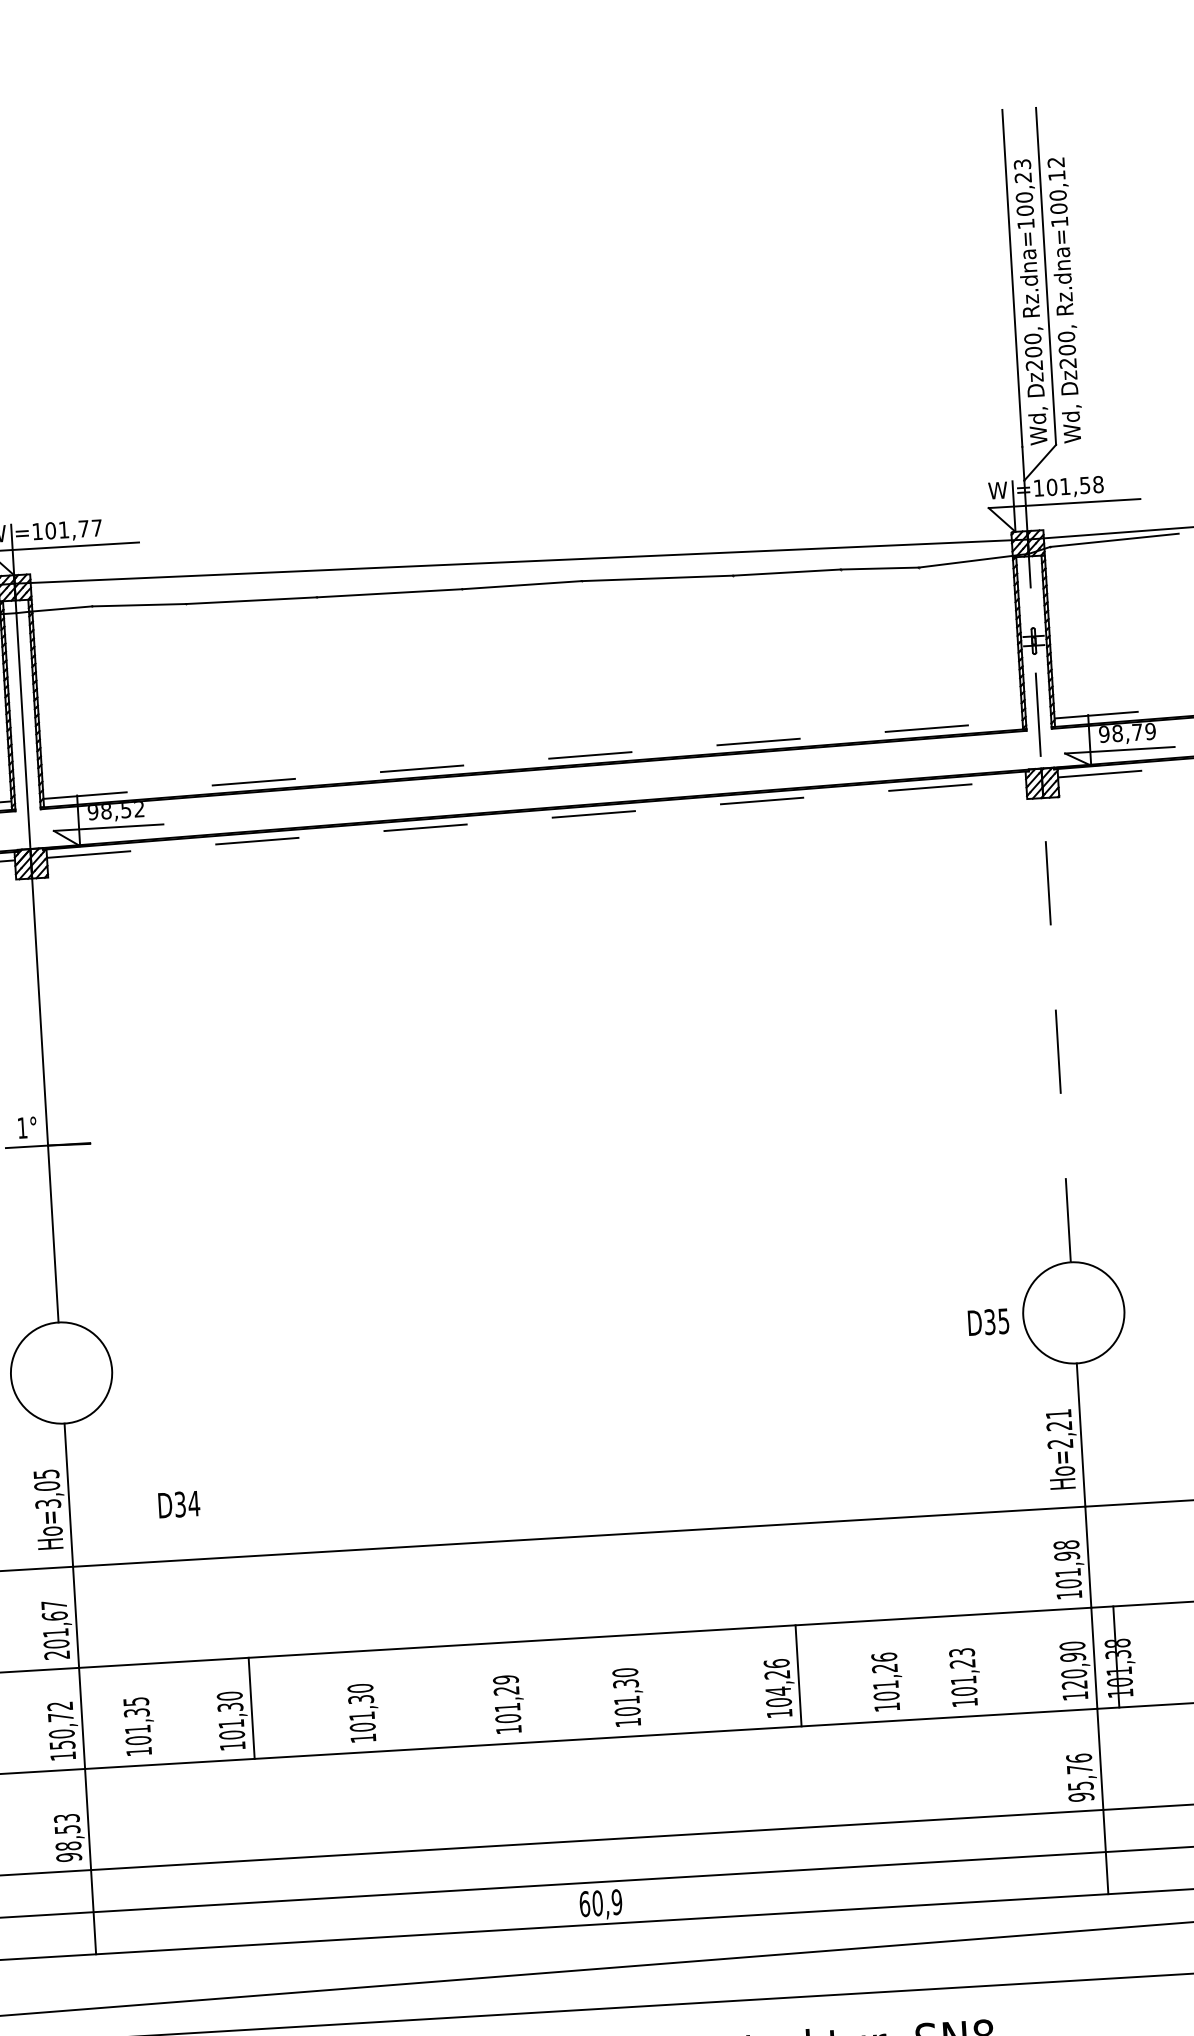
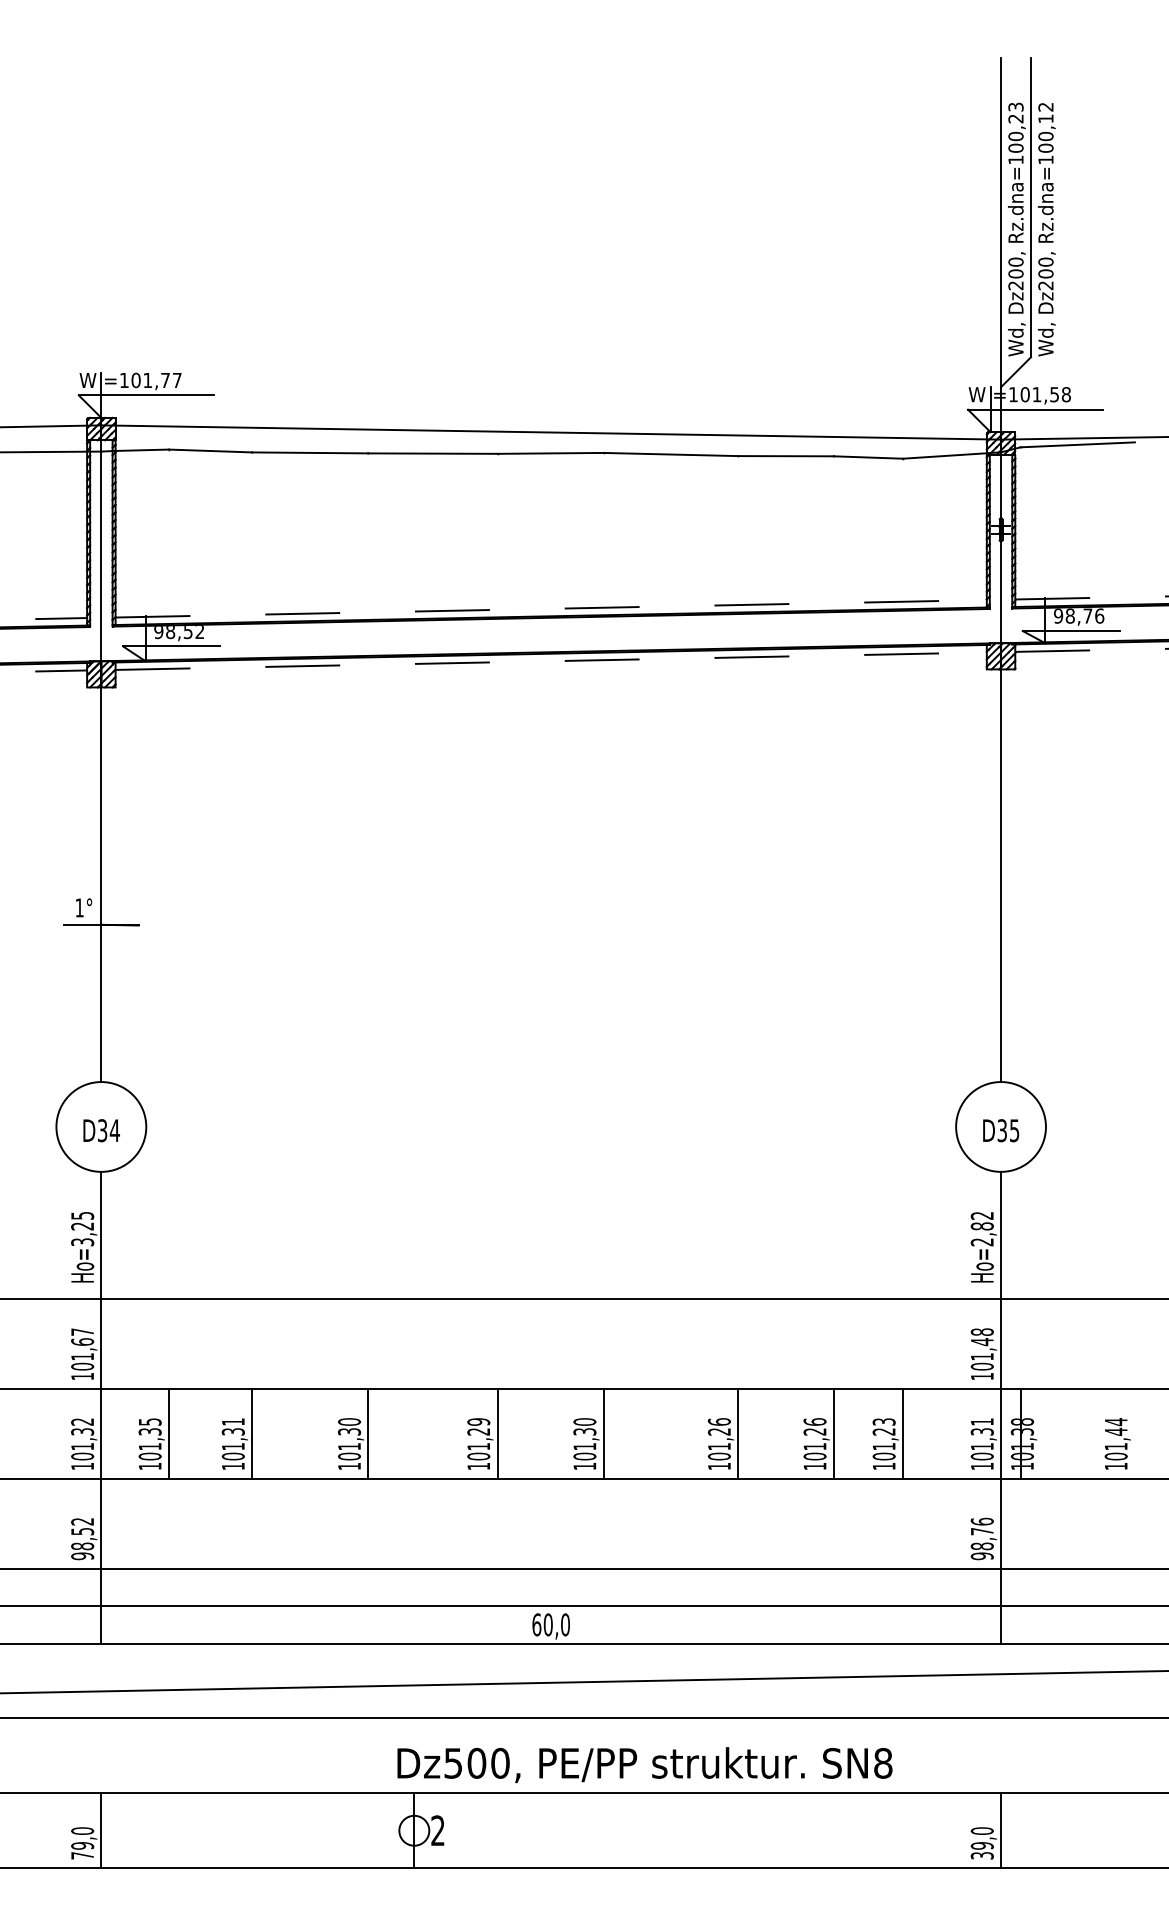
text: (1150, 730) -> (1099, 615), 98,79 -> 98,76
line: (1049, 897) -> (1001, 757), dashed -> solid
text: (989, 1321) -> (1001, 1130), moved
text: (1058, 1420) -> (981, 1221), Ho=2,21 -> Ho=2,82
text: (46, 1486) -> (82, 1226), Ho=3,05 -> Ho=3,25
text: (179, 1504) -> (101, 1130), moved
text: (1066, 1556) -> (981, 1342), 101,98 -> 101,48
text: (57, 1655) -> (82, 1376), 201,67 -> 101,67
line: (983, 1664) -> (902, 1433), added
text: (1072, 1665) -> (981, 1439), 120,90 -> 101,31
line: (905, 1668) -> (833, 1433), added
line: (647, 1684) -> (603, 1433), added
line: (527, 1691) -> (497, 1433), added
text: (778, 1691) -> (719, 1446), 104,26 -> 101,26
text: (228, 1695) -> (232, 1421), 101,30 -> 101,31
line: (382, 1700) -> (368, 1433), added
line: (157, 1713) -> (168, 1433), added
text: (61, 1731) -> (82, 1444), 150,72 -> 101,32
text: (1079, 1786) -> (981, 1546), 95,76 -> 98,76
text: (66, 1818) -> (82, 1521), 98,53 -> 98,52
text: (617, 1901) -> (565, 1624), 60,9 -> 60,0

